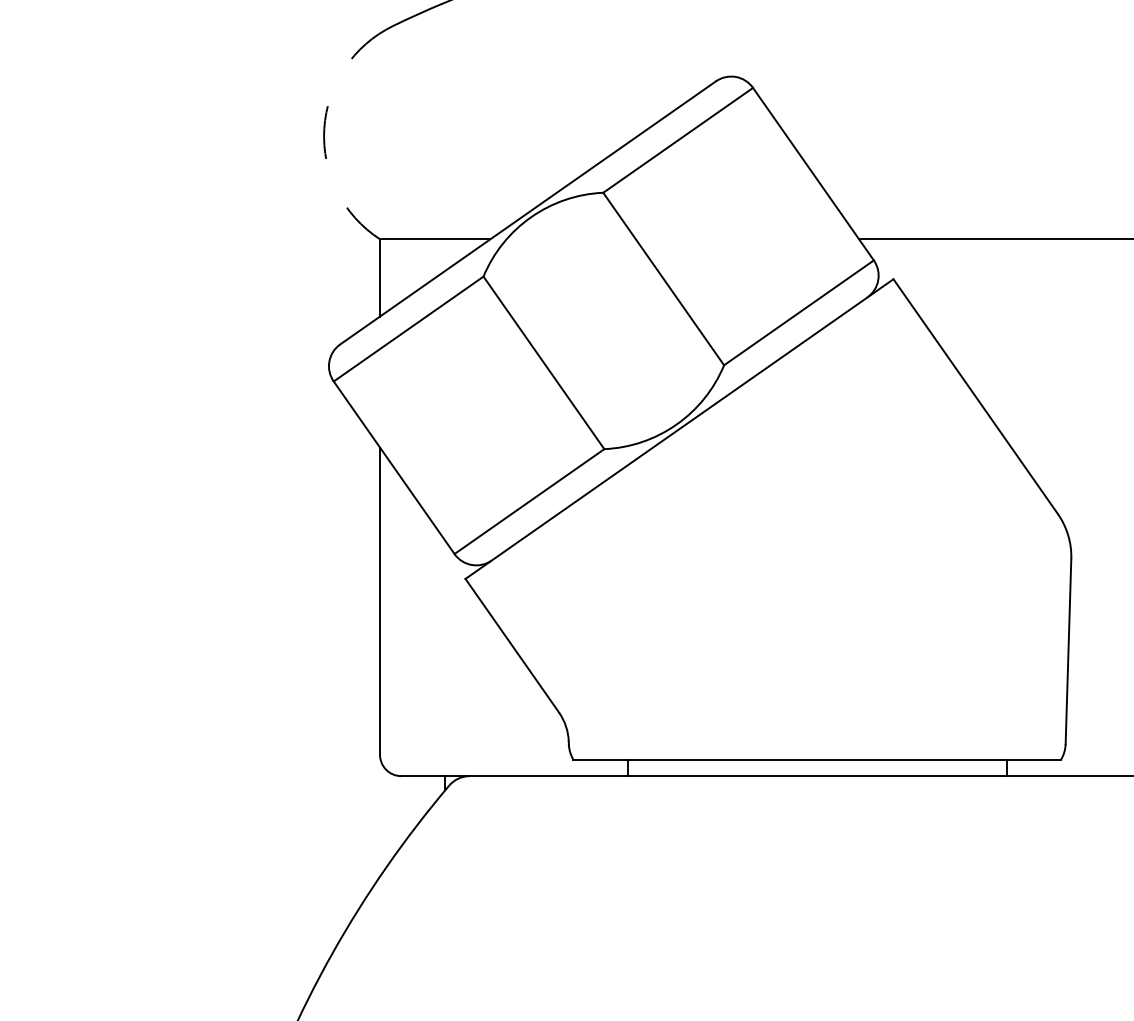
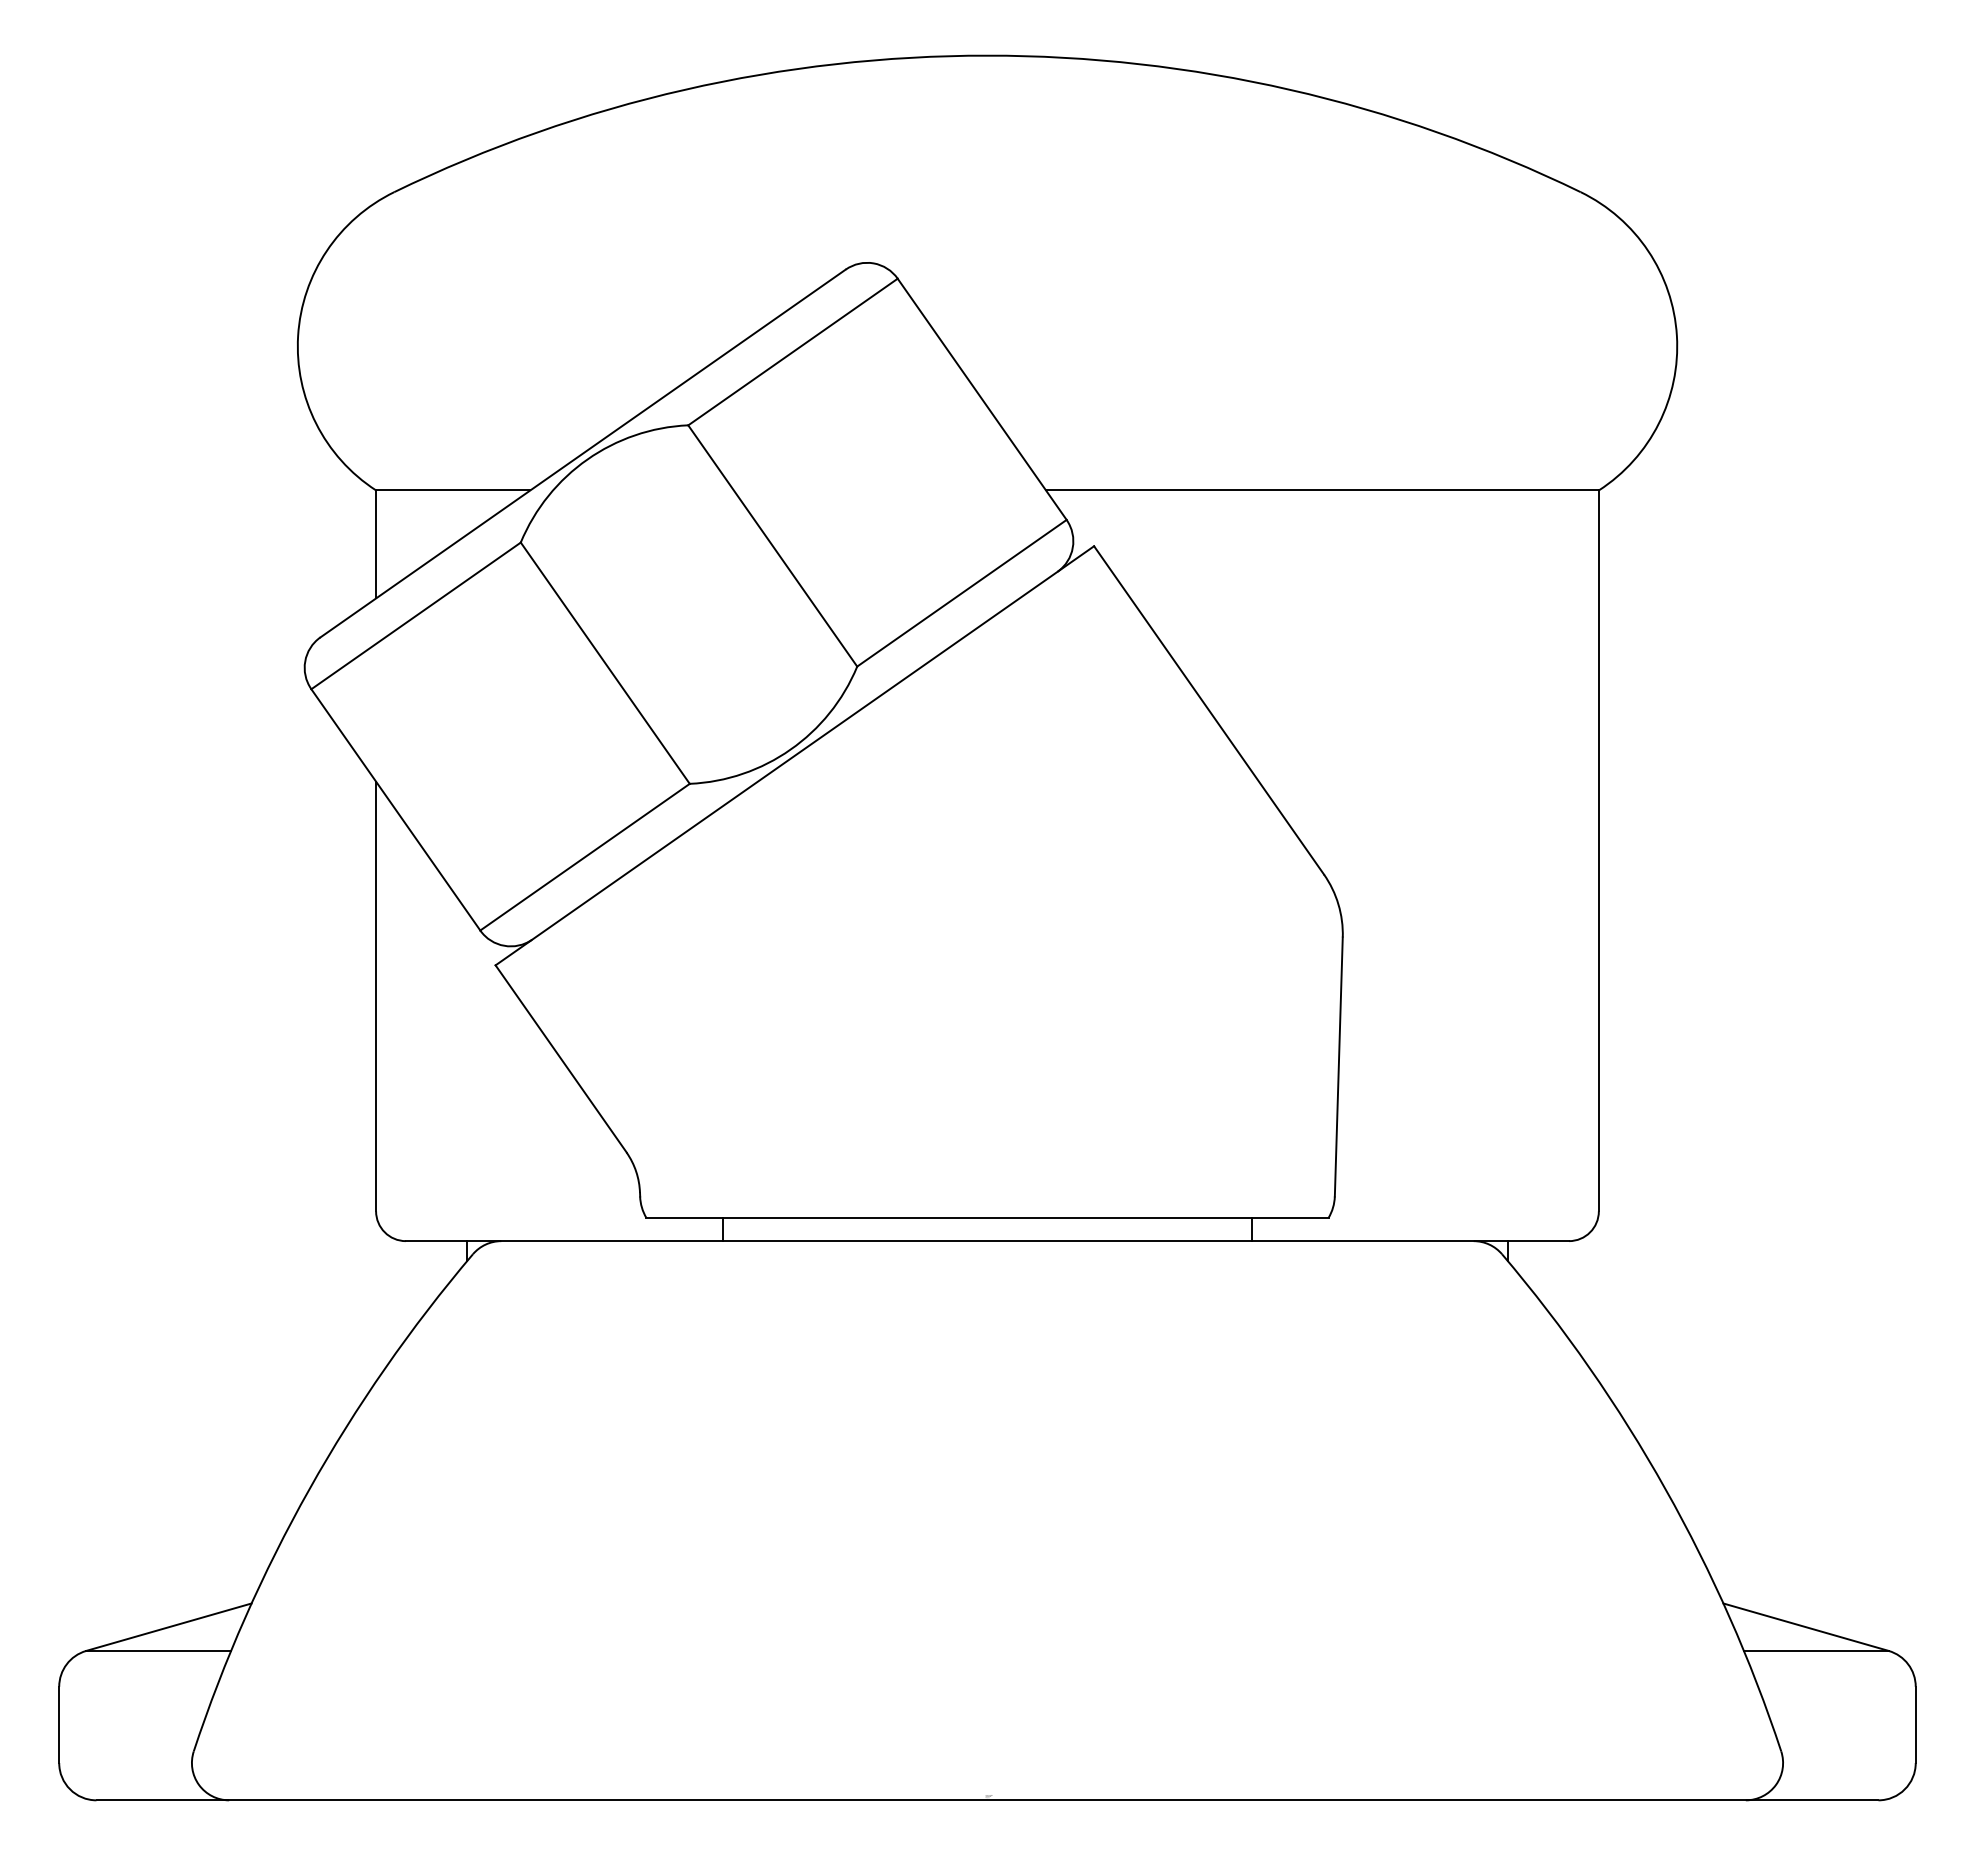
arc: (324, 128) -> (298, 335), dashed -> solid

